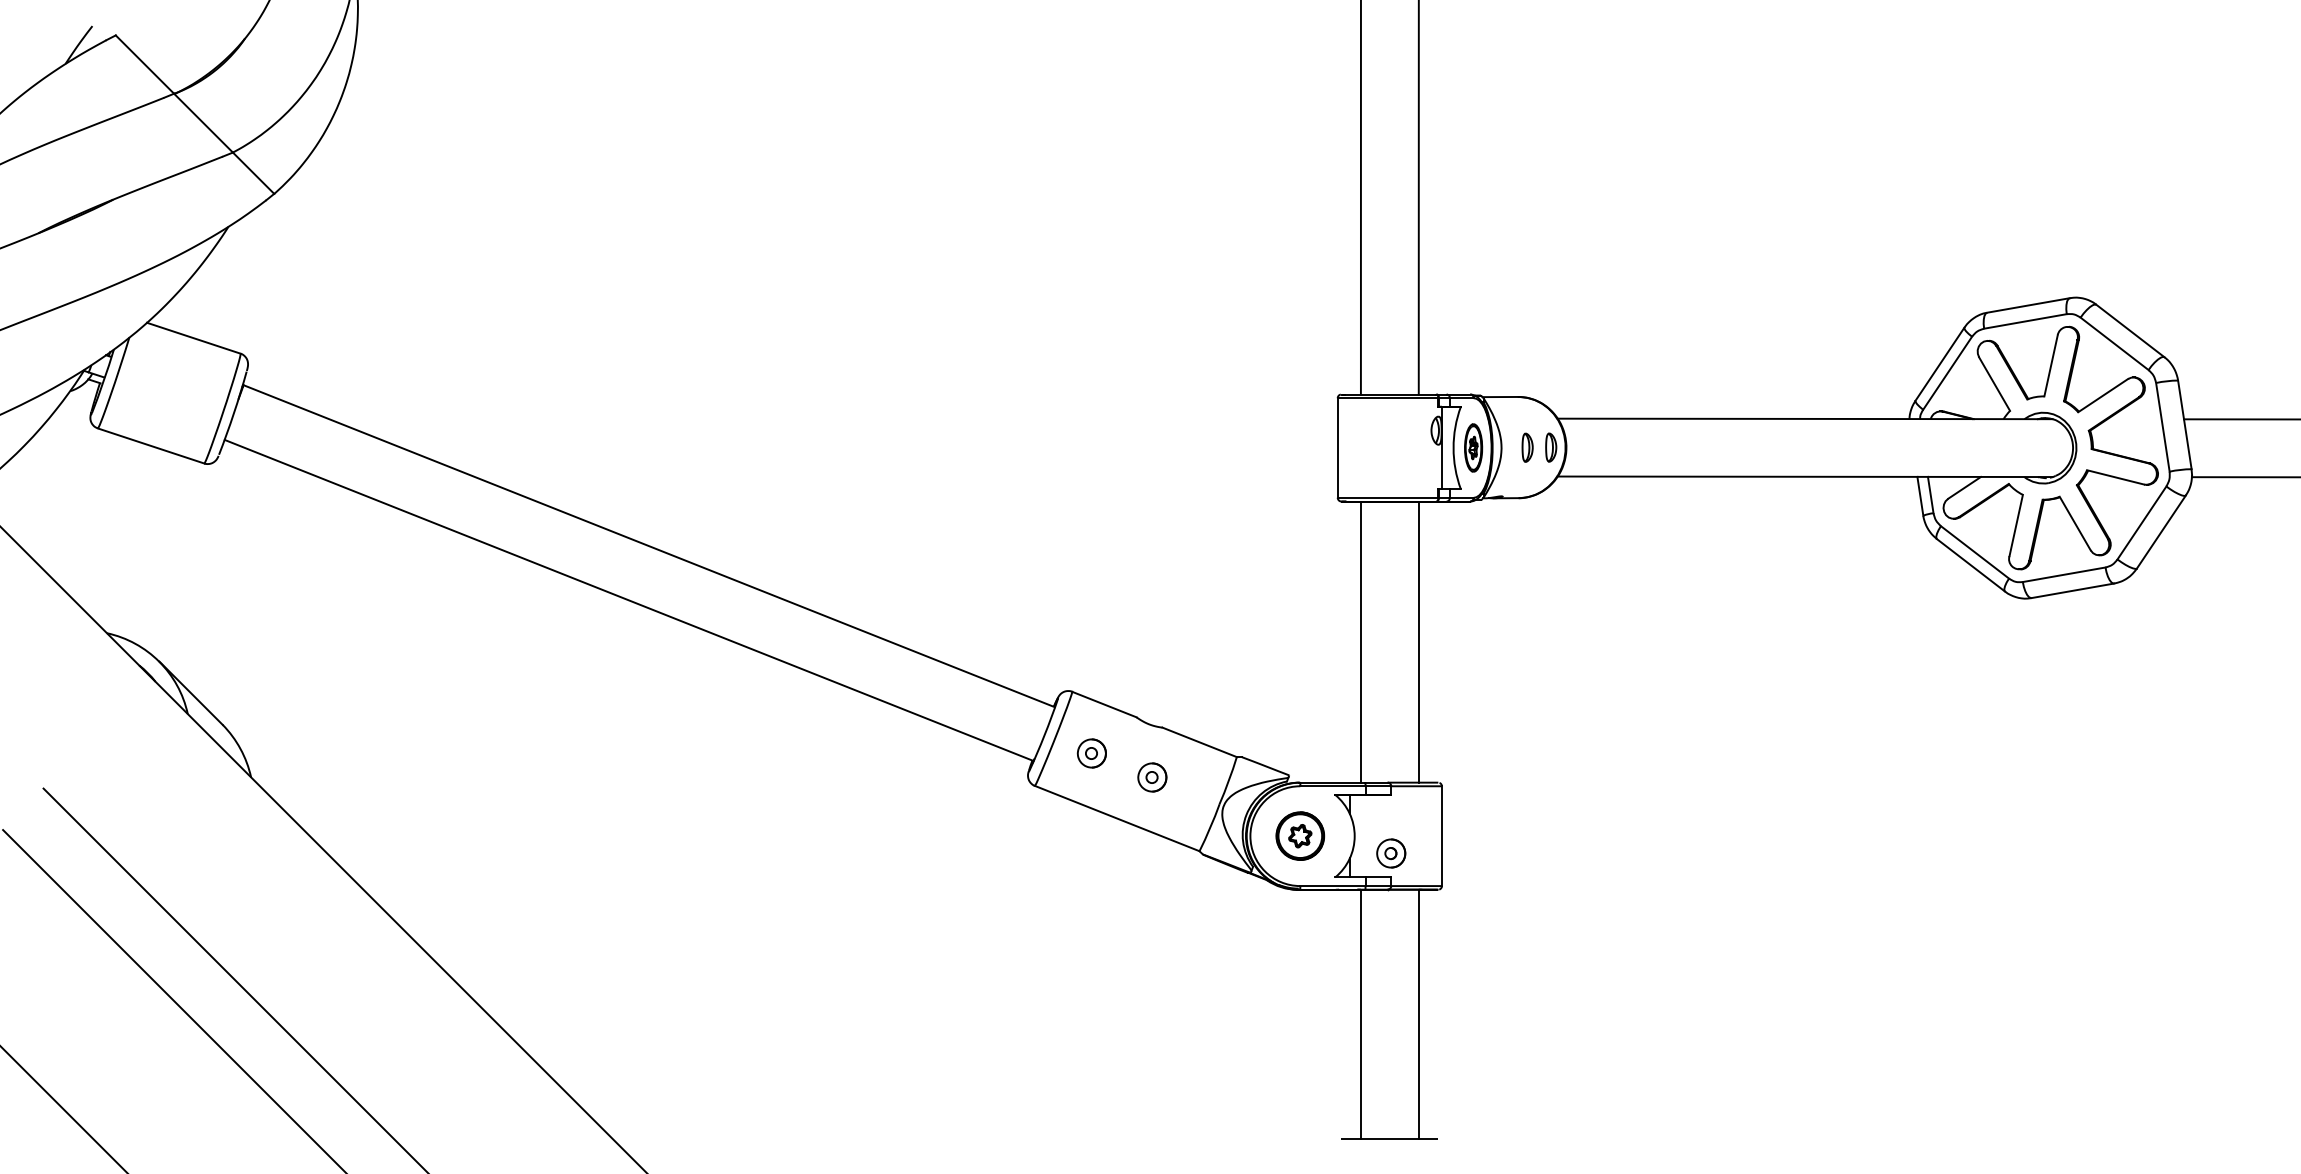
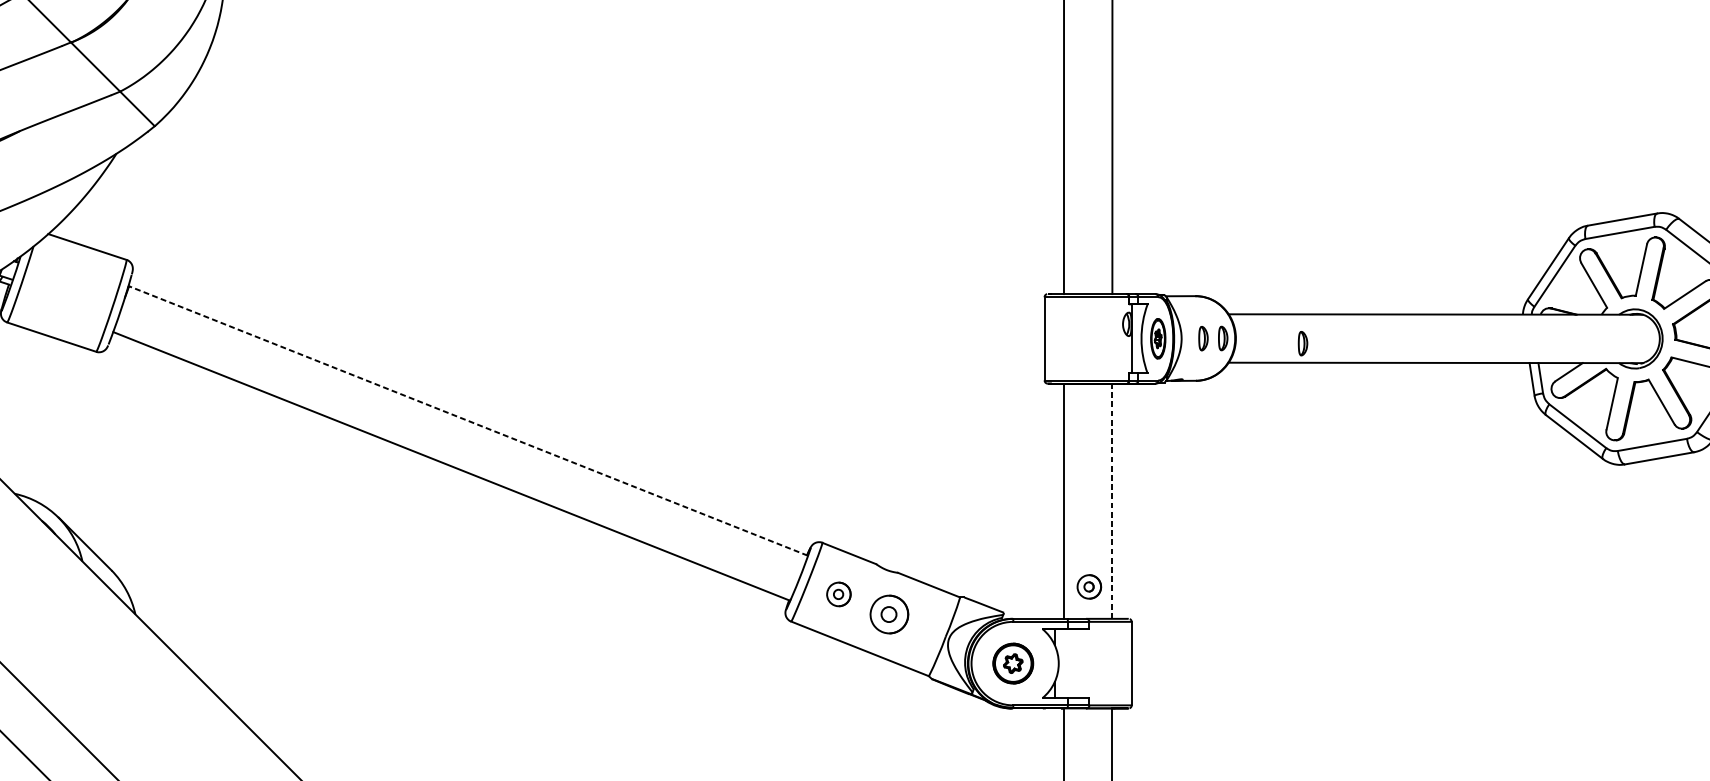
part: (1646, 453) -> (1302, 343), added
line: (648, 545) -> (467, 420), solid -> dashed
line: (1418, 642) -> (1112, 501), solid -> dashed
part: (1152, 777) -> (889, 614), size x1.6
part: (1391, 853) -> (1089, 586), moved

